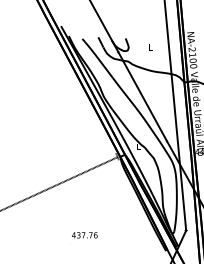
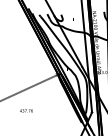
text: (84, 234) -> (26, 110), moved

